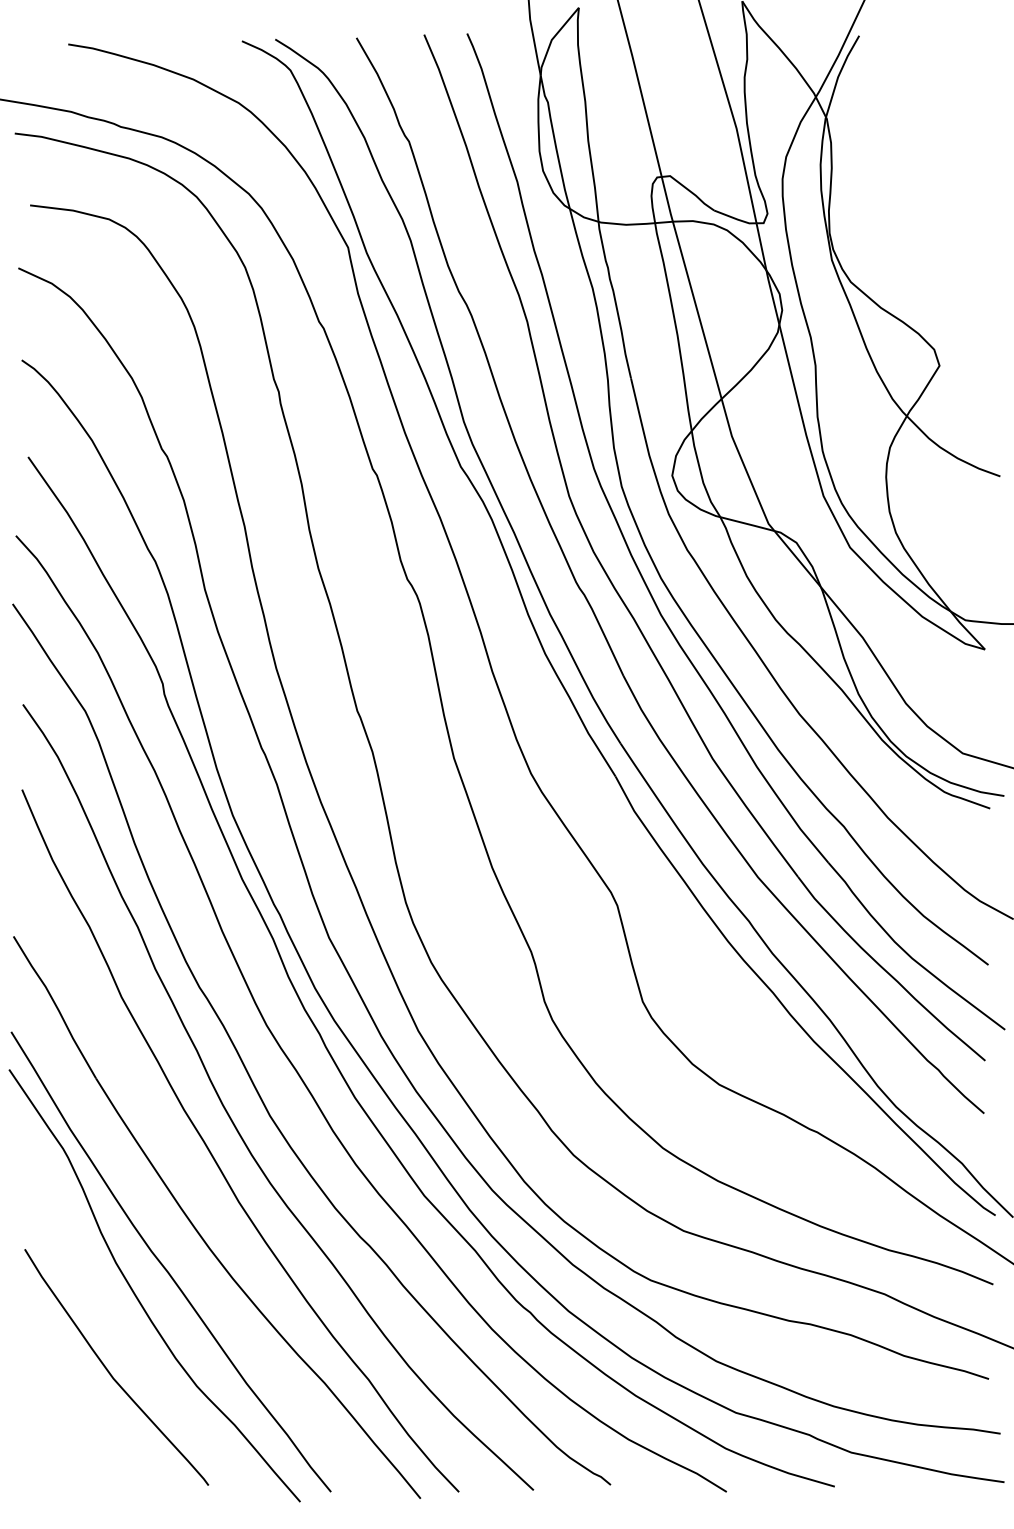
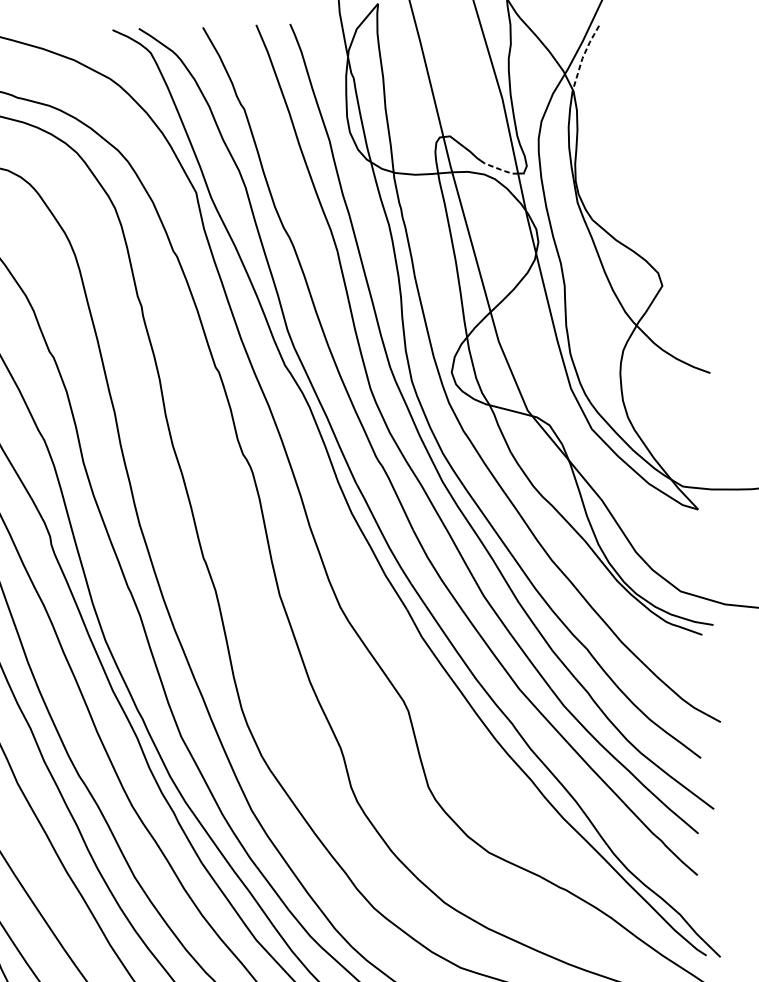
line: (839, 74) -> (583, 56), solid -> dashed
line: (736, 218) -> (502, 169), solid -> dashed

